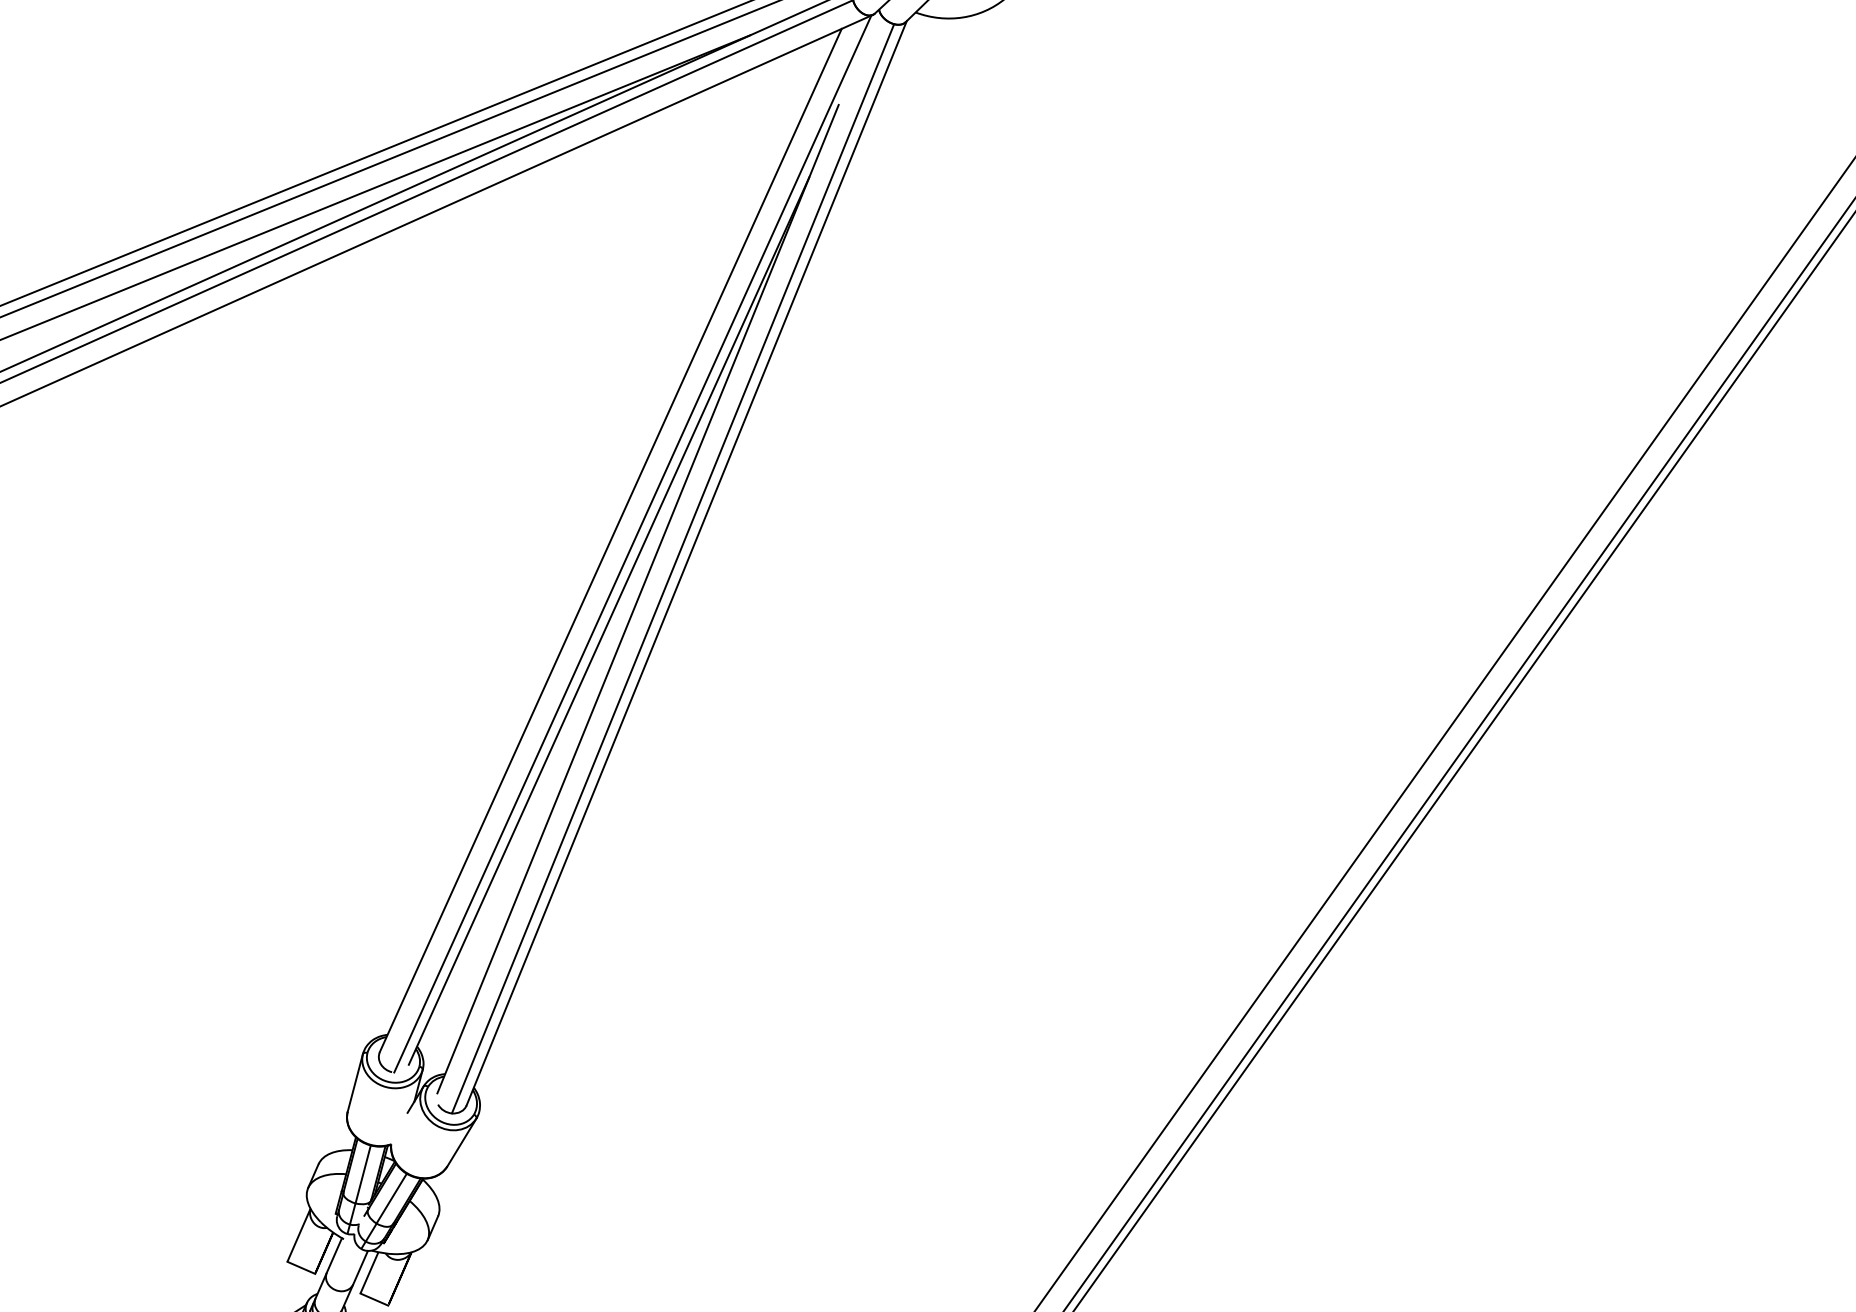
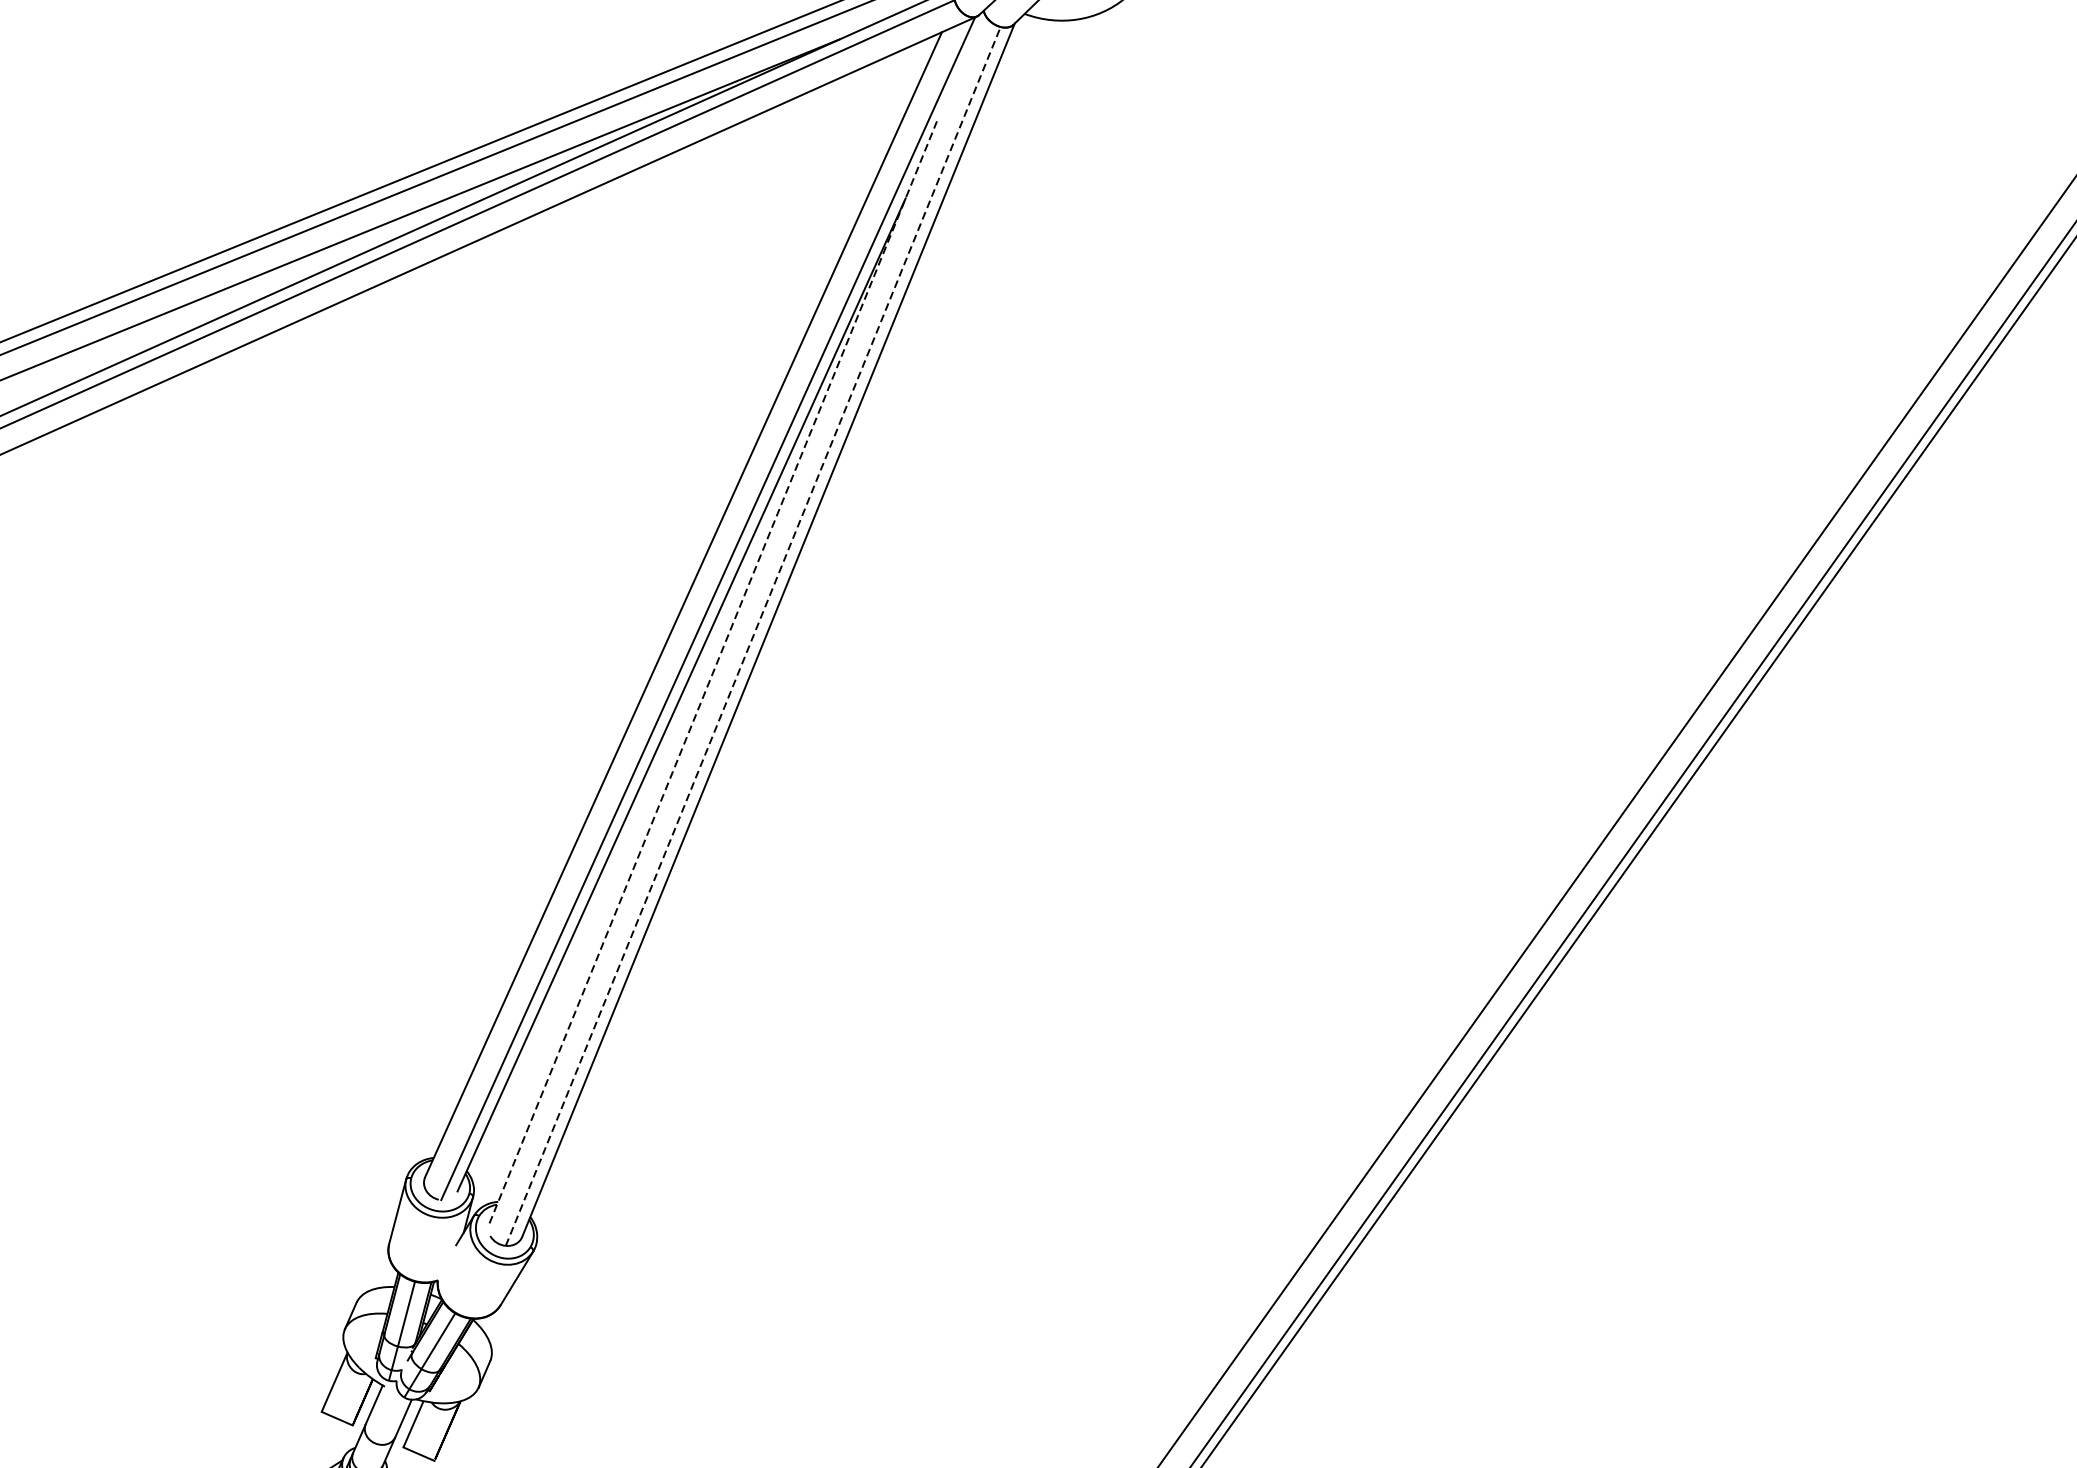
line: (673, 568) -> (753, 636), solid -> dashed
line: (638, 598) -> (714, 669), solid -> dashed

